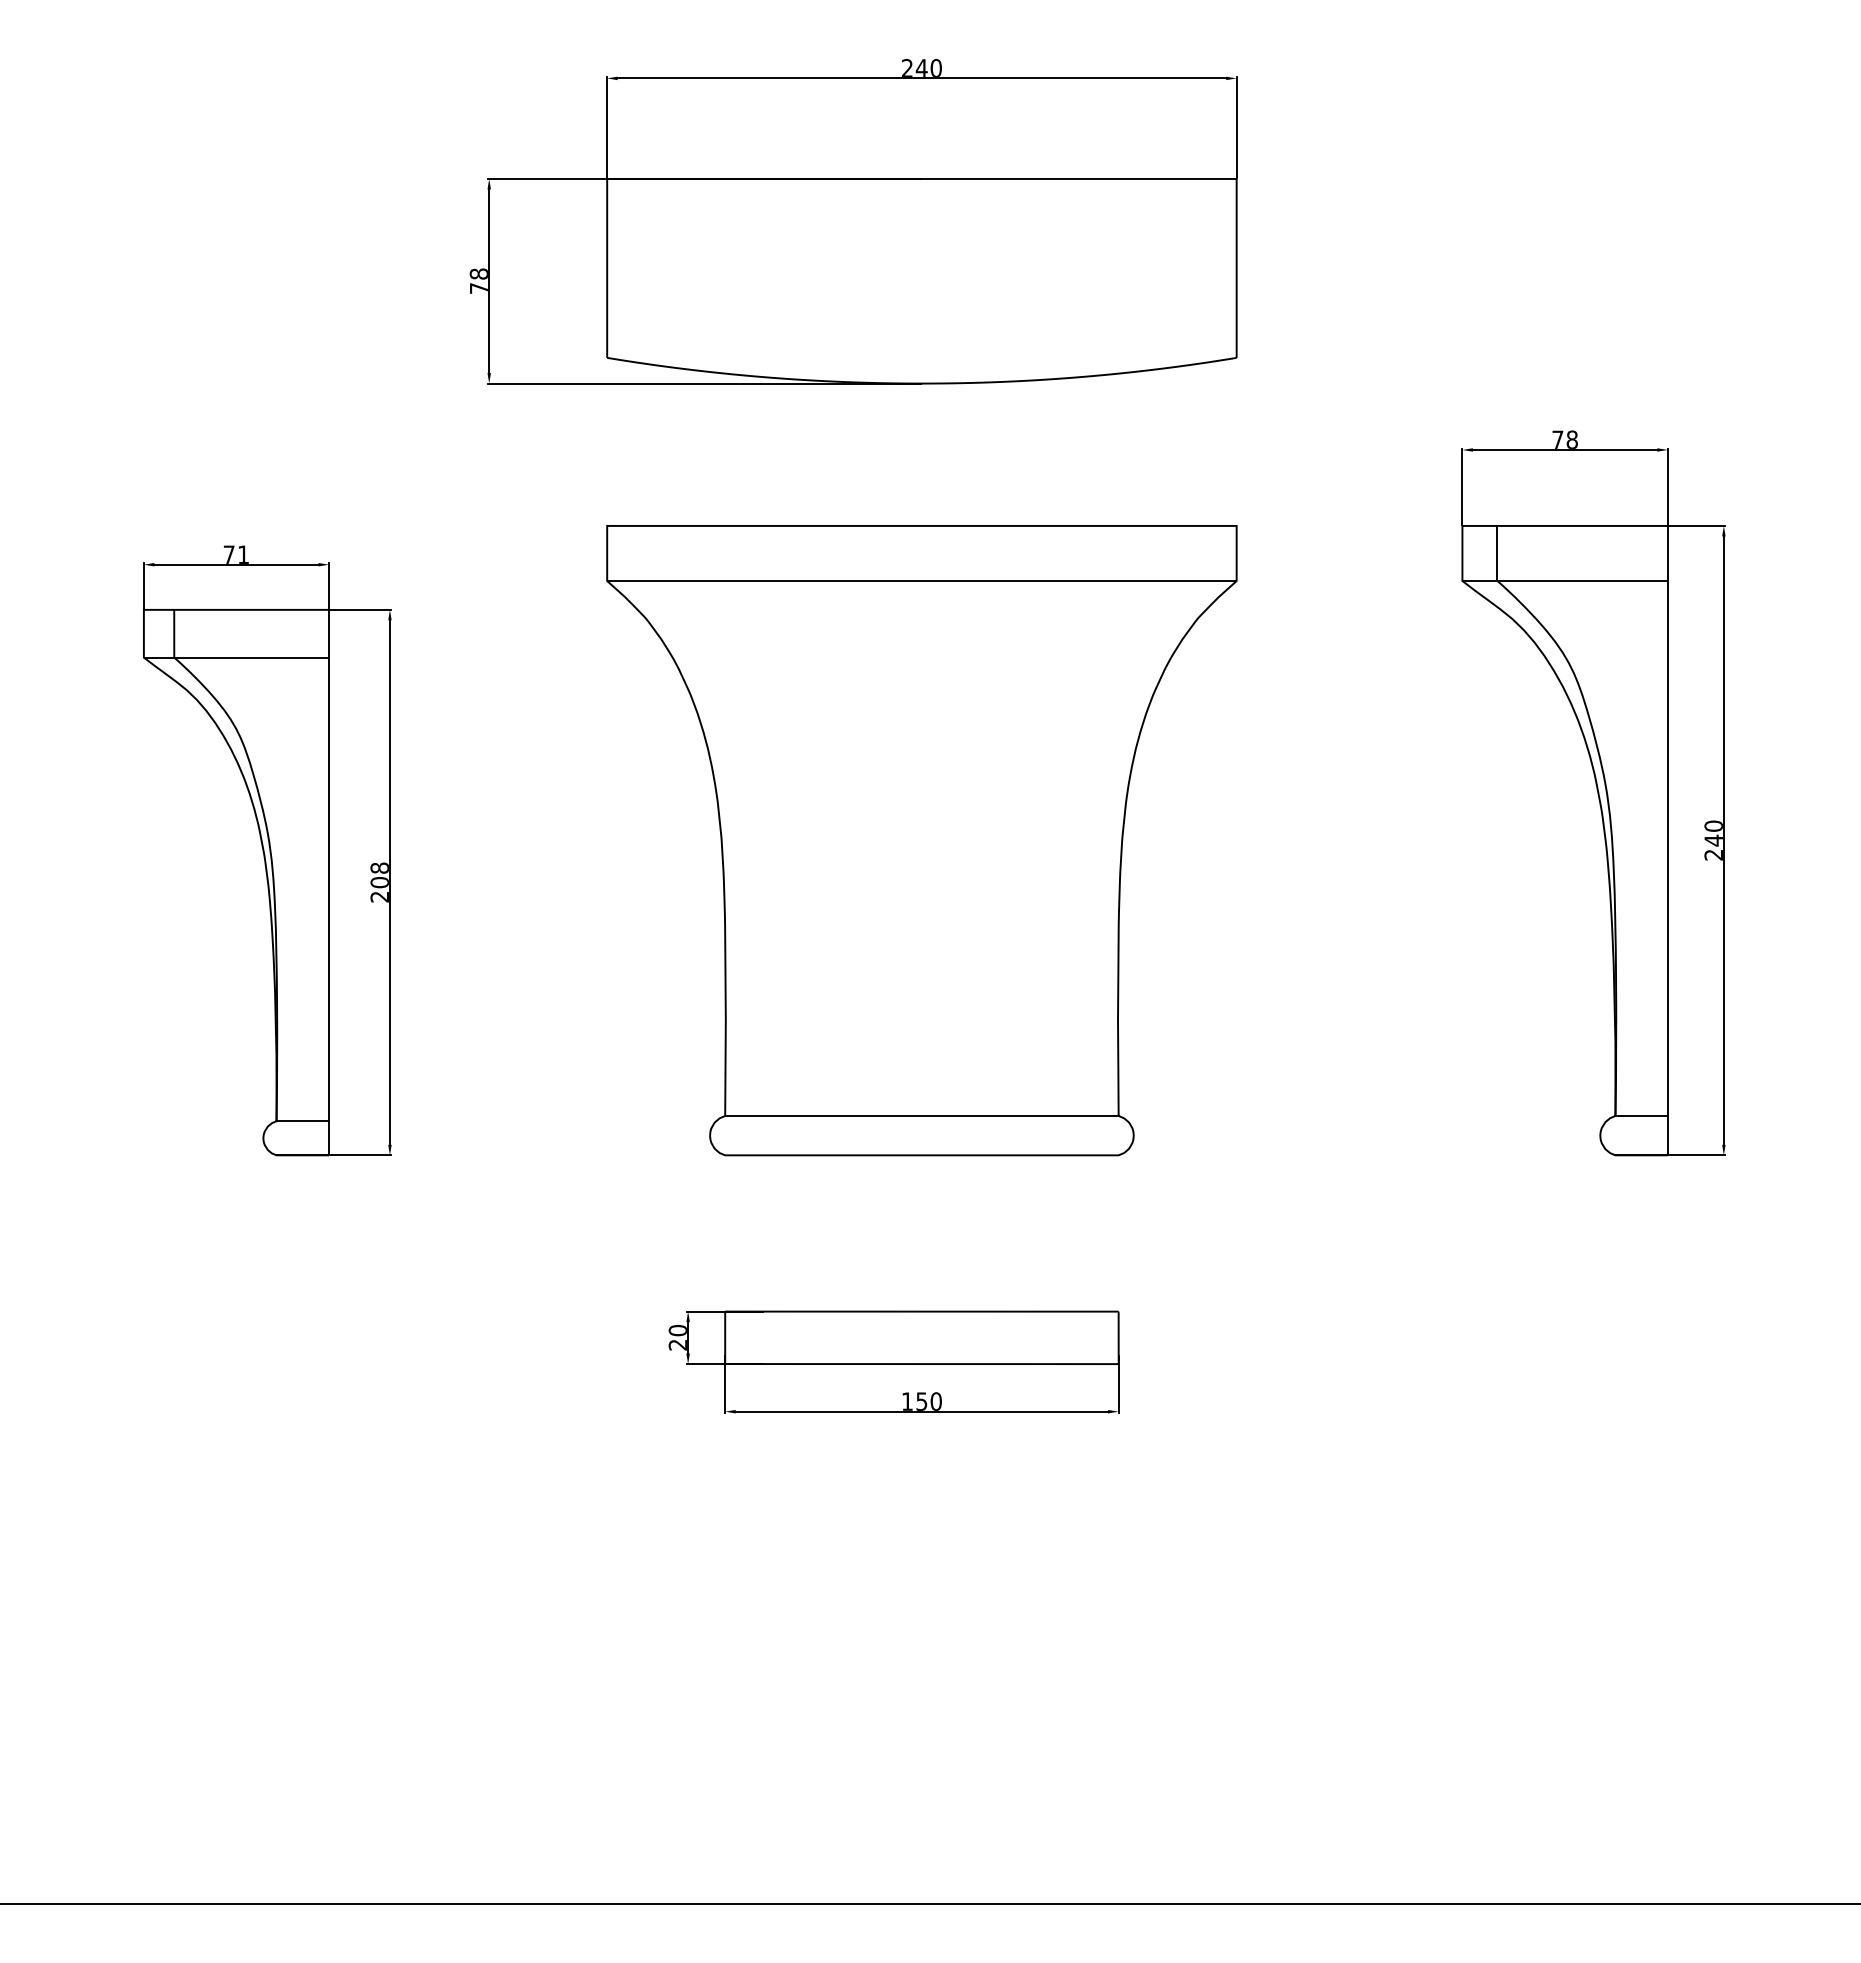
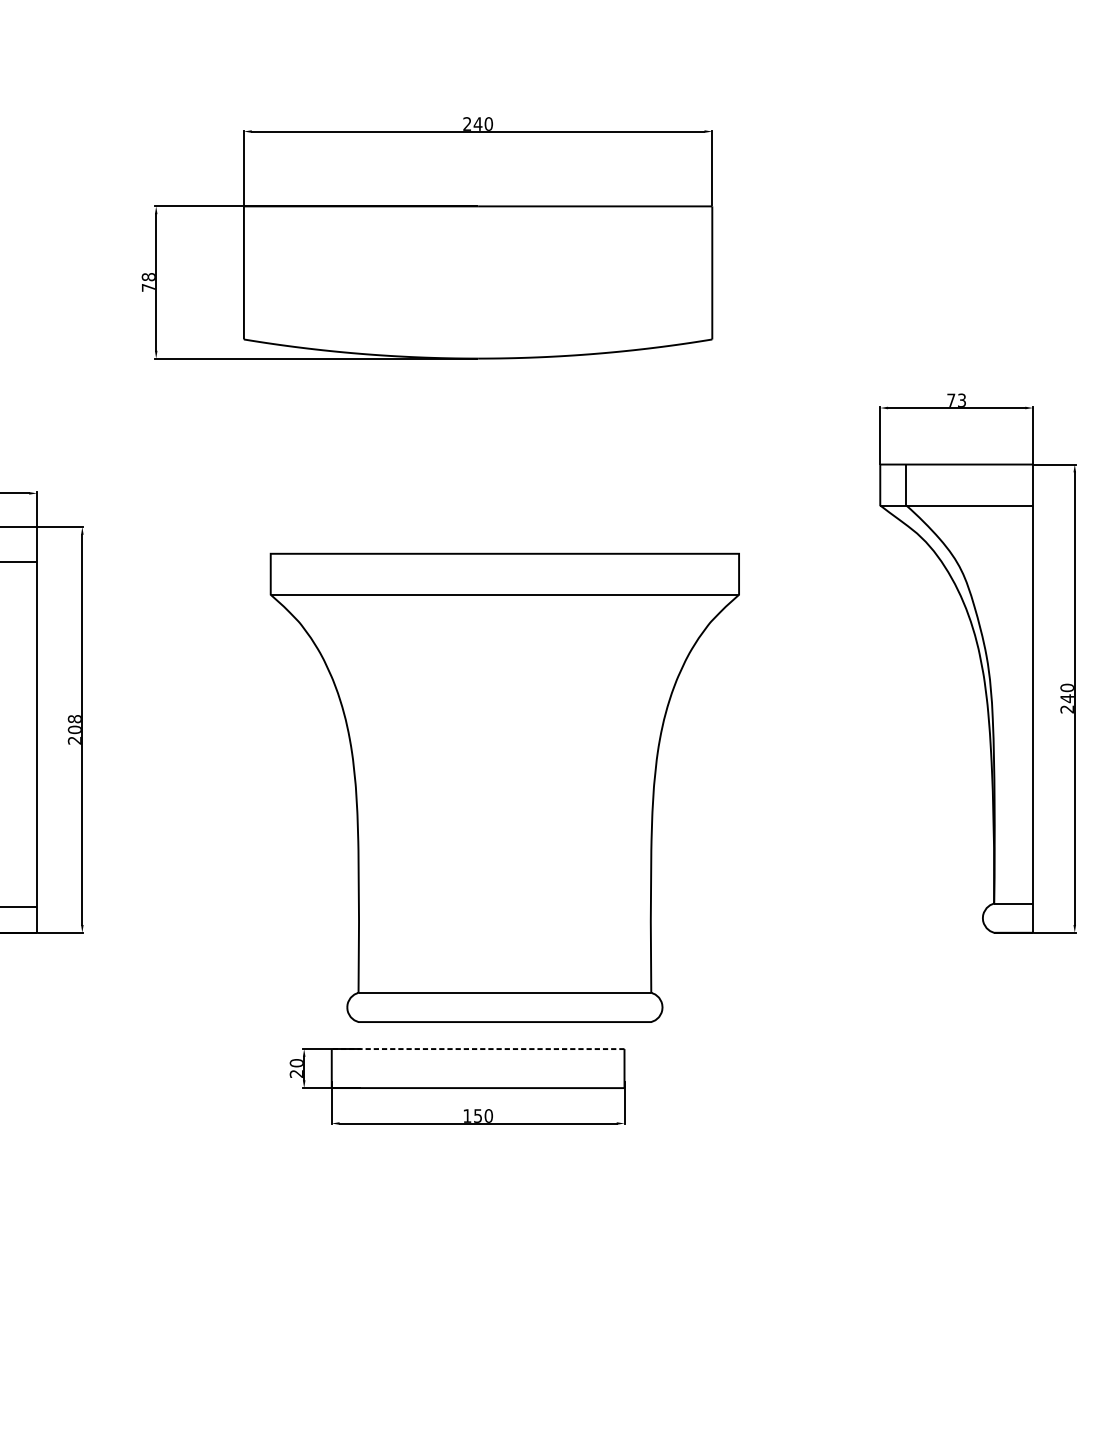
text: (1571, 439) -> (961, 400), 78 -> 73
part: (921, 840) -> (504, 787), moved
line: (921, 1311) -> (477, 1048), solid -> dashed

